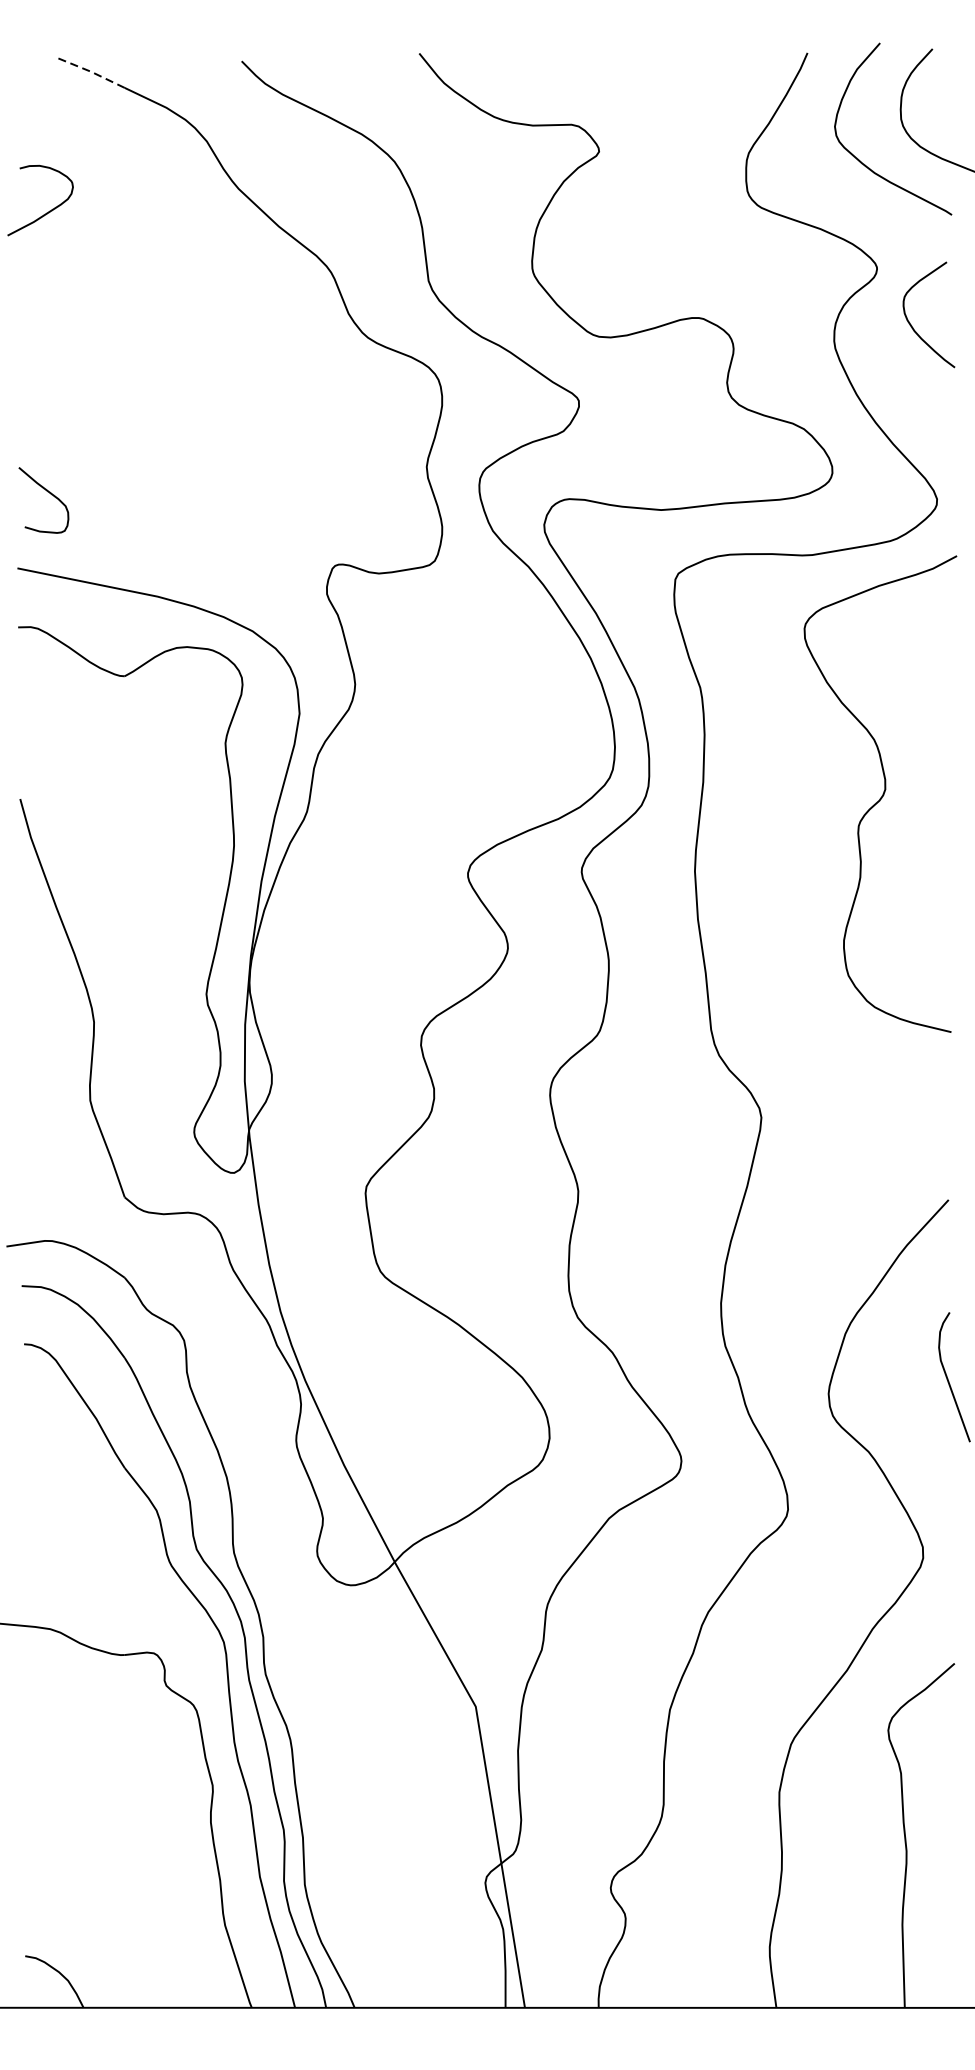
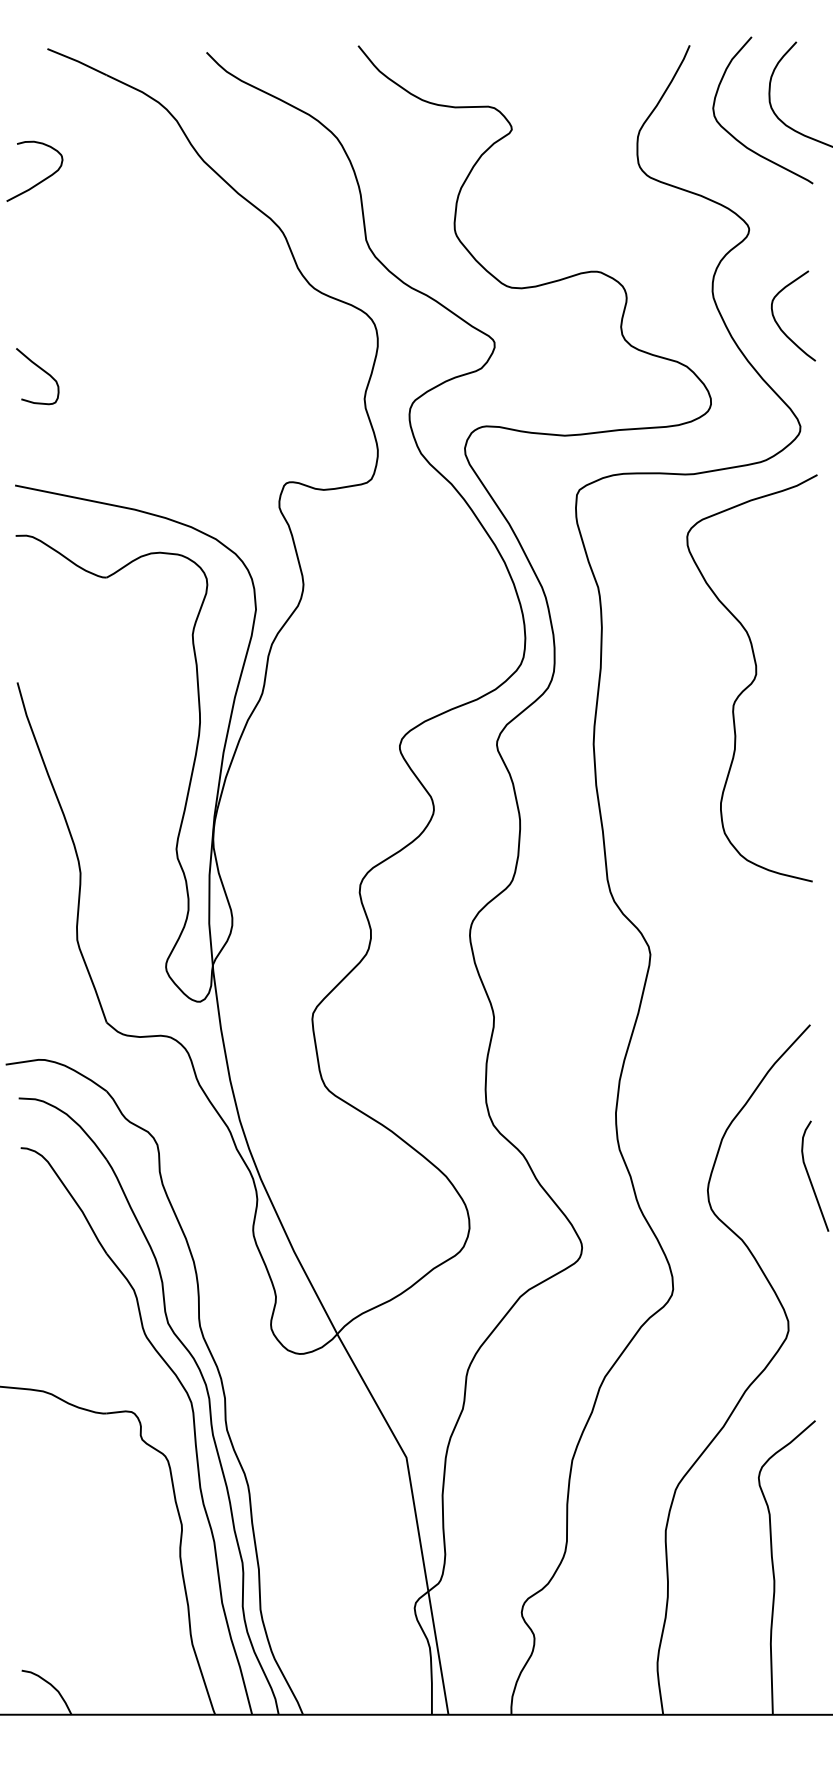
line: (90, 71) -> (77, 61), dashed -> solid
curve: (911, 323) -> (778, 323), moved
curve: (48, 493) -> (41, 370), moved

